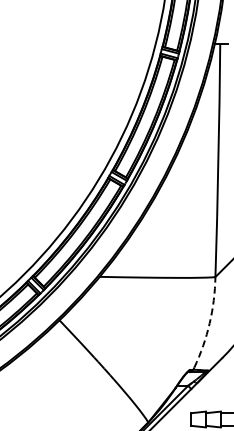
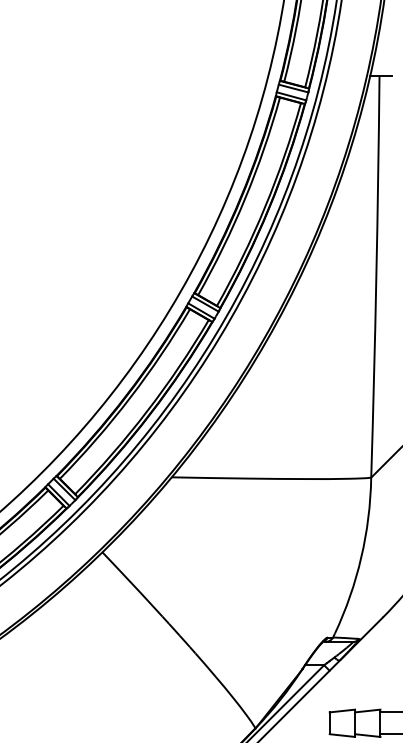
arc: (209, 323) -> (360, 557), dashed -> solid

